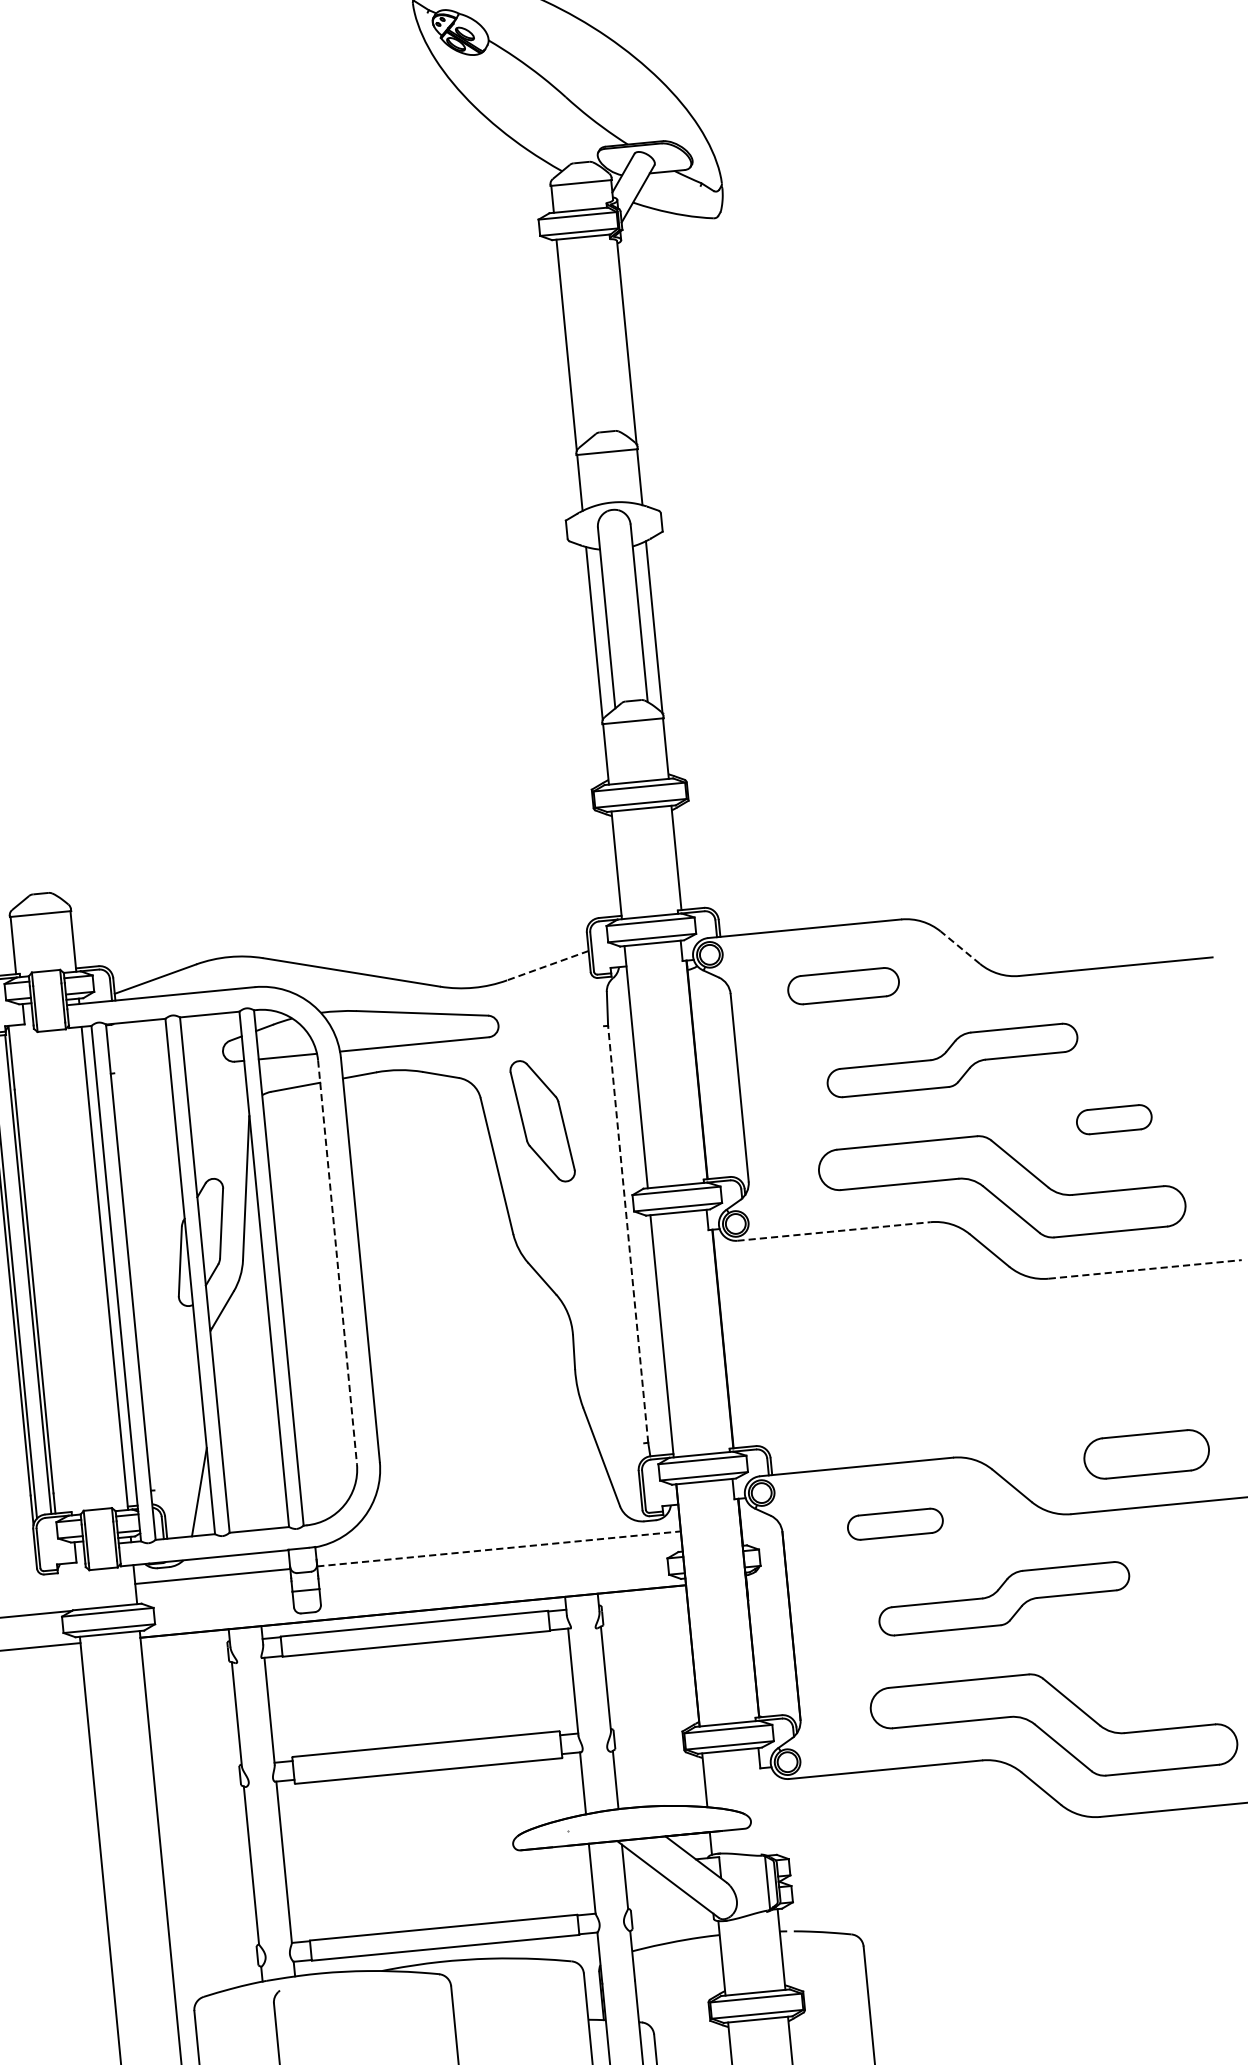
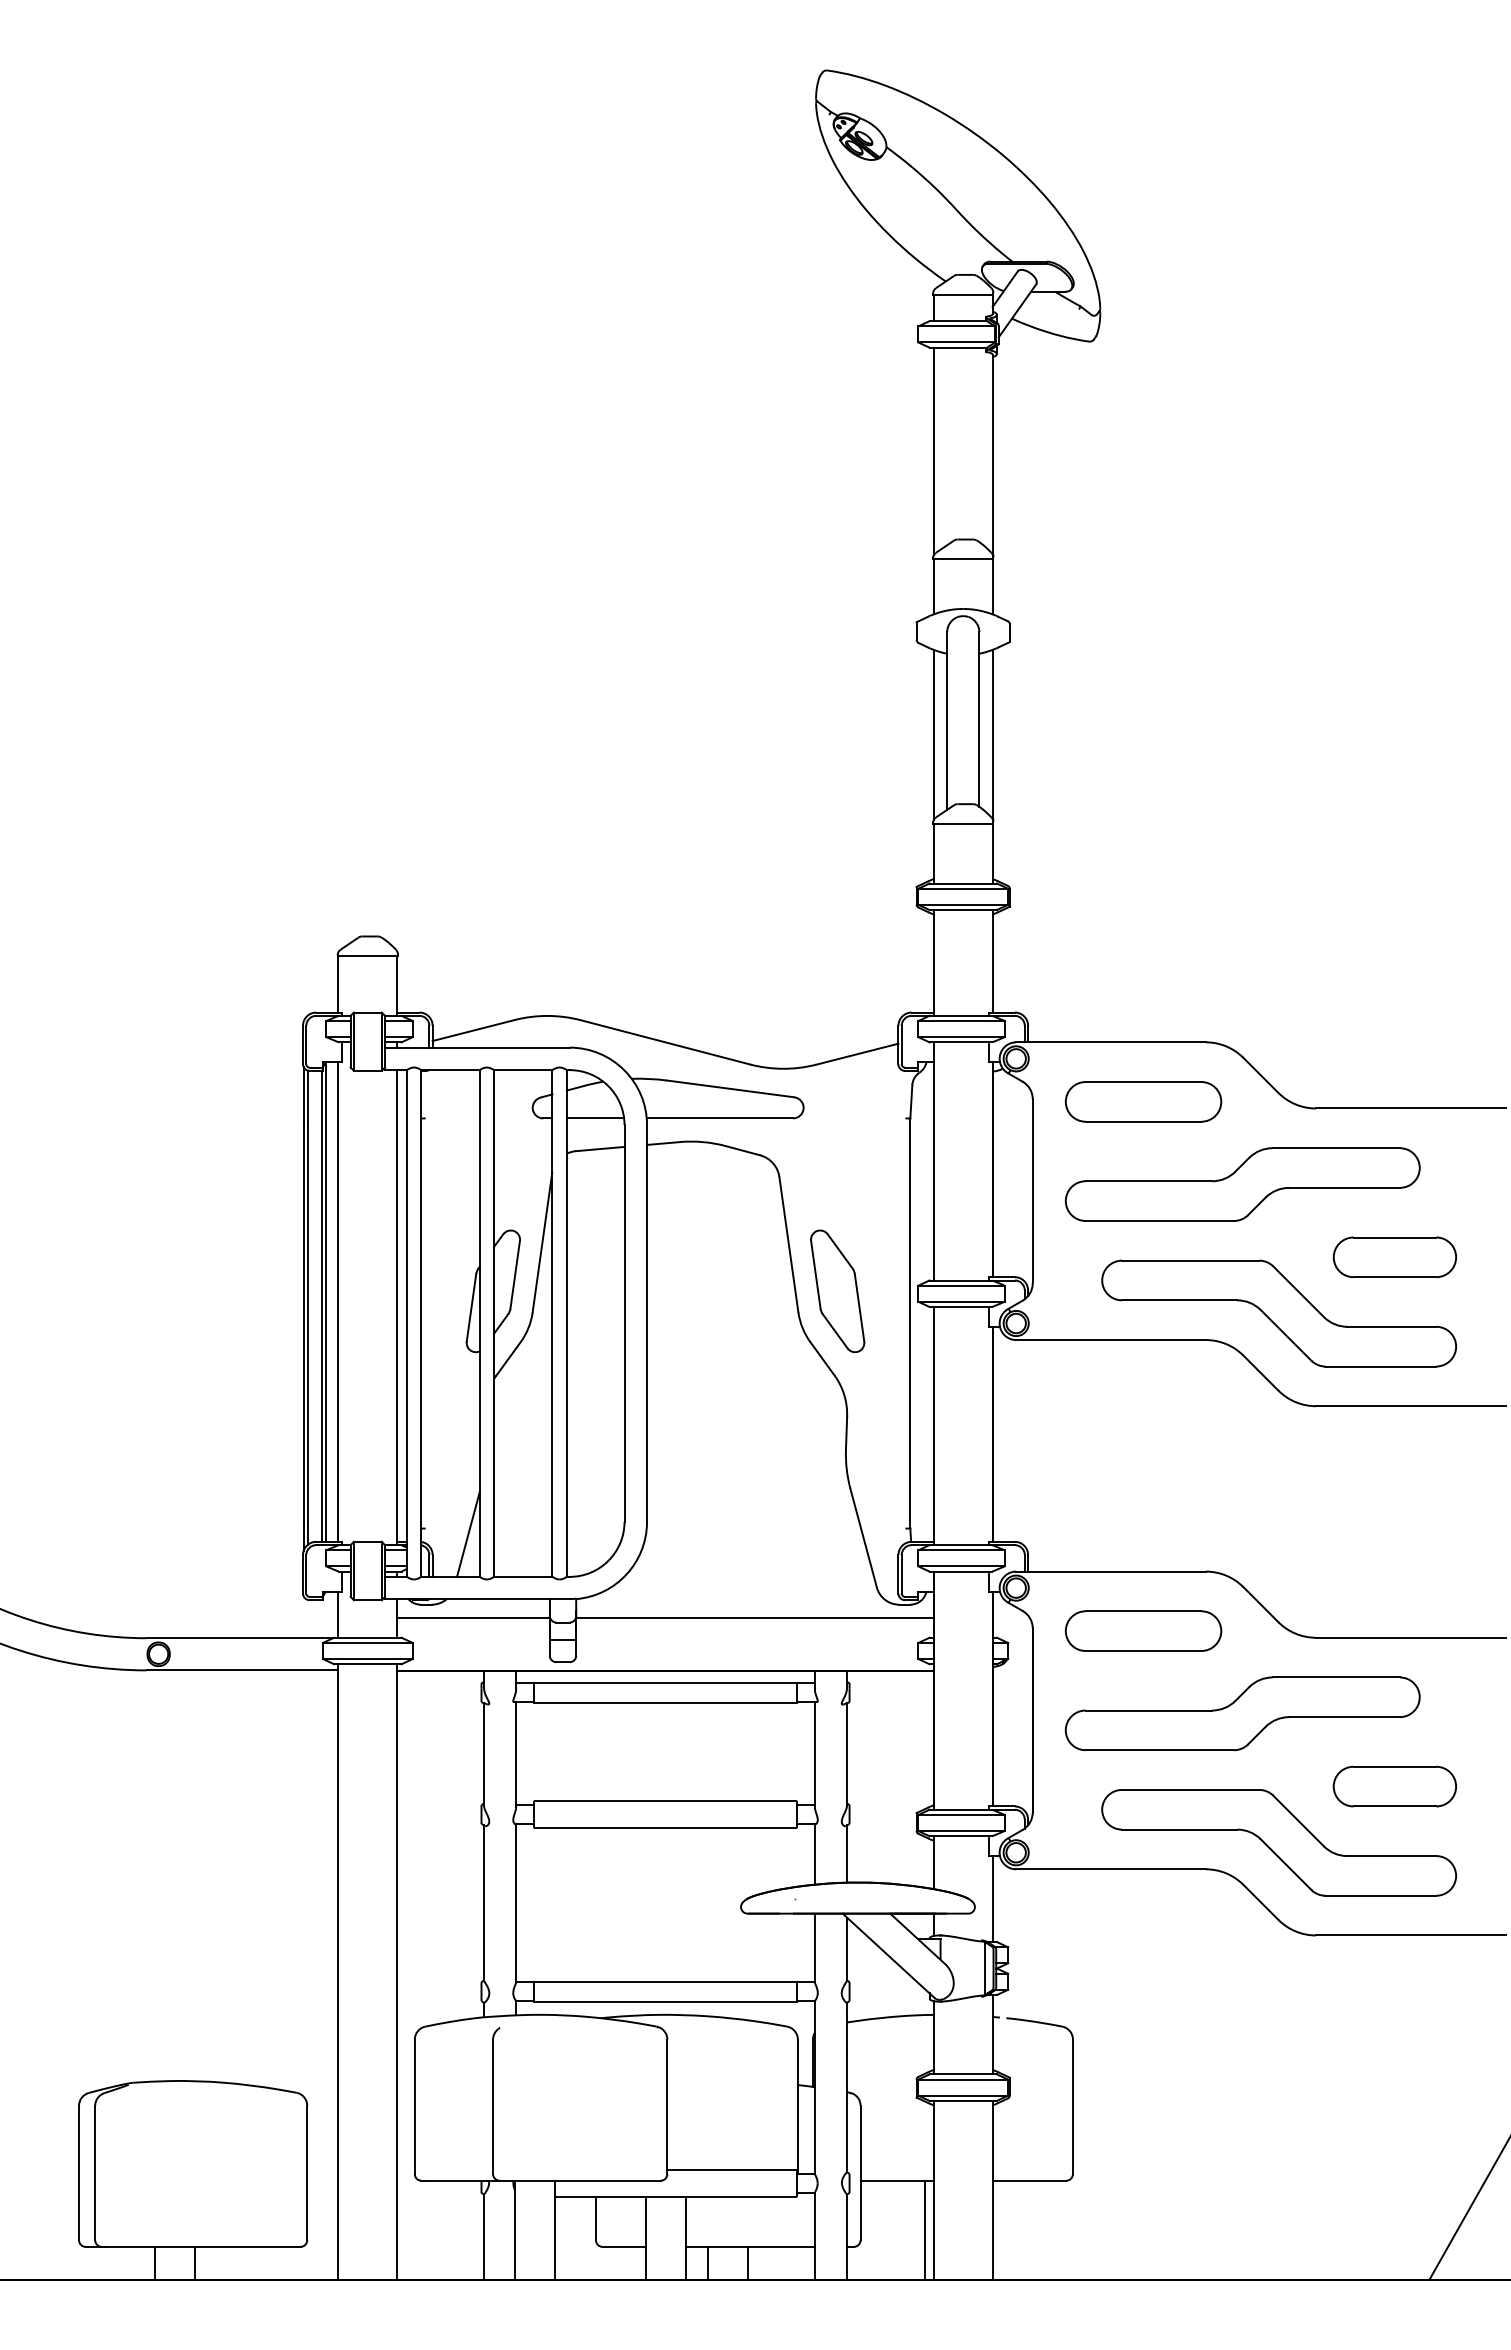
line: (959, 947) -> (1260, 1075), dashed -> solid
line: (547, 966) -> (856, 1054), dashed -> solid
part: (843, 985) -> (1143, 1101), size x1.43
part: (952, 1060) -> (1242, 1184), size x1.43
part: (1114, 1119) -> (1394, 1257), size x1.67
part: (542, 1121) -> (837, 1291), moved
line: (834, 1231) -> (1111, 1340), dashed -> solid
line: (628, 1234) -> (910, 1323), dashed -> solid
line: (337, 1263) -> (624, 1324), dashed -> solid
line: (44, 1267) -> (338, 1301), added
line: (1144, 1269) -> (1410, 1406), dashed -> solid
part: (1146, 1454) -> (1394, 1786), moved
part: (895, 1523) -> (1143, 1630), size x1.67
line: (499, 1548) -> (755, 1617), dashed -> solid
line: (75, 1586) -> (338, 1614), added
part: (1004, 1598) -> (1242, 1713), size x1.43
line: (768, 1812) -> (992, 1899), added

